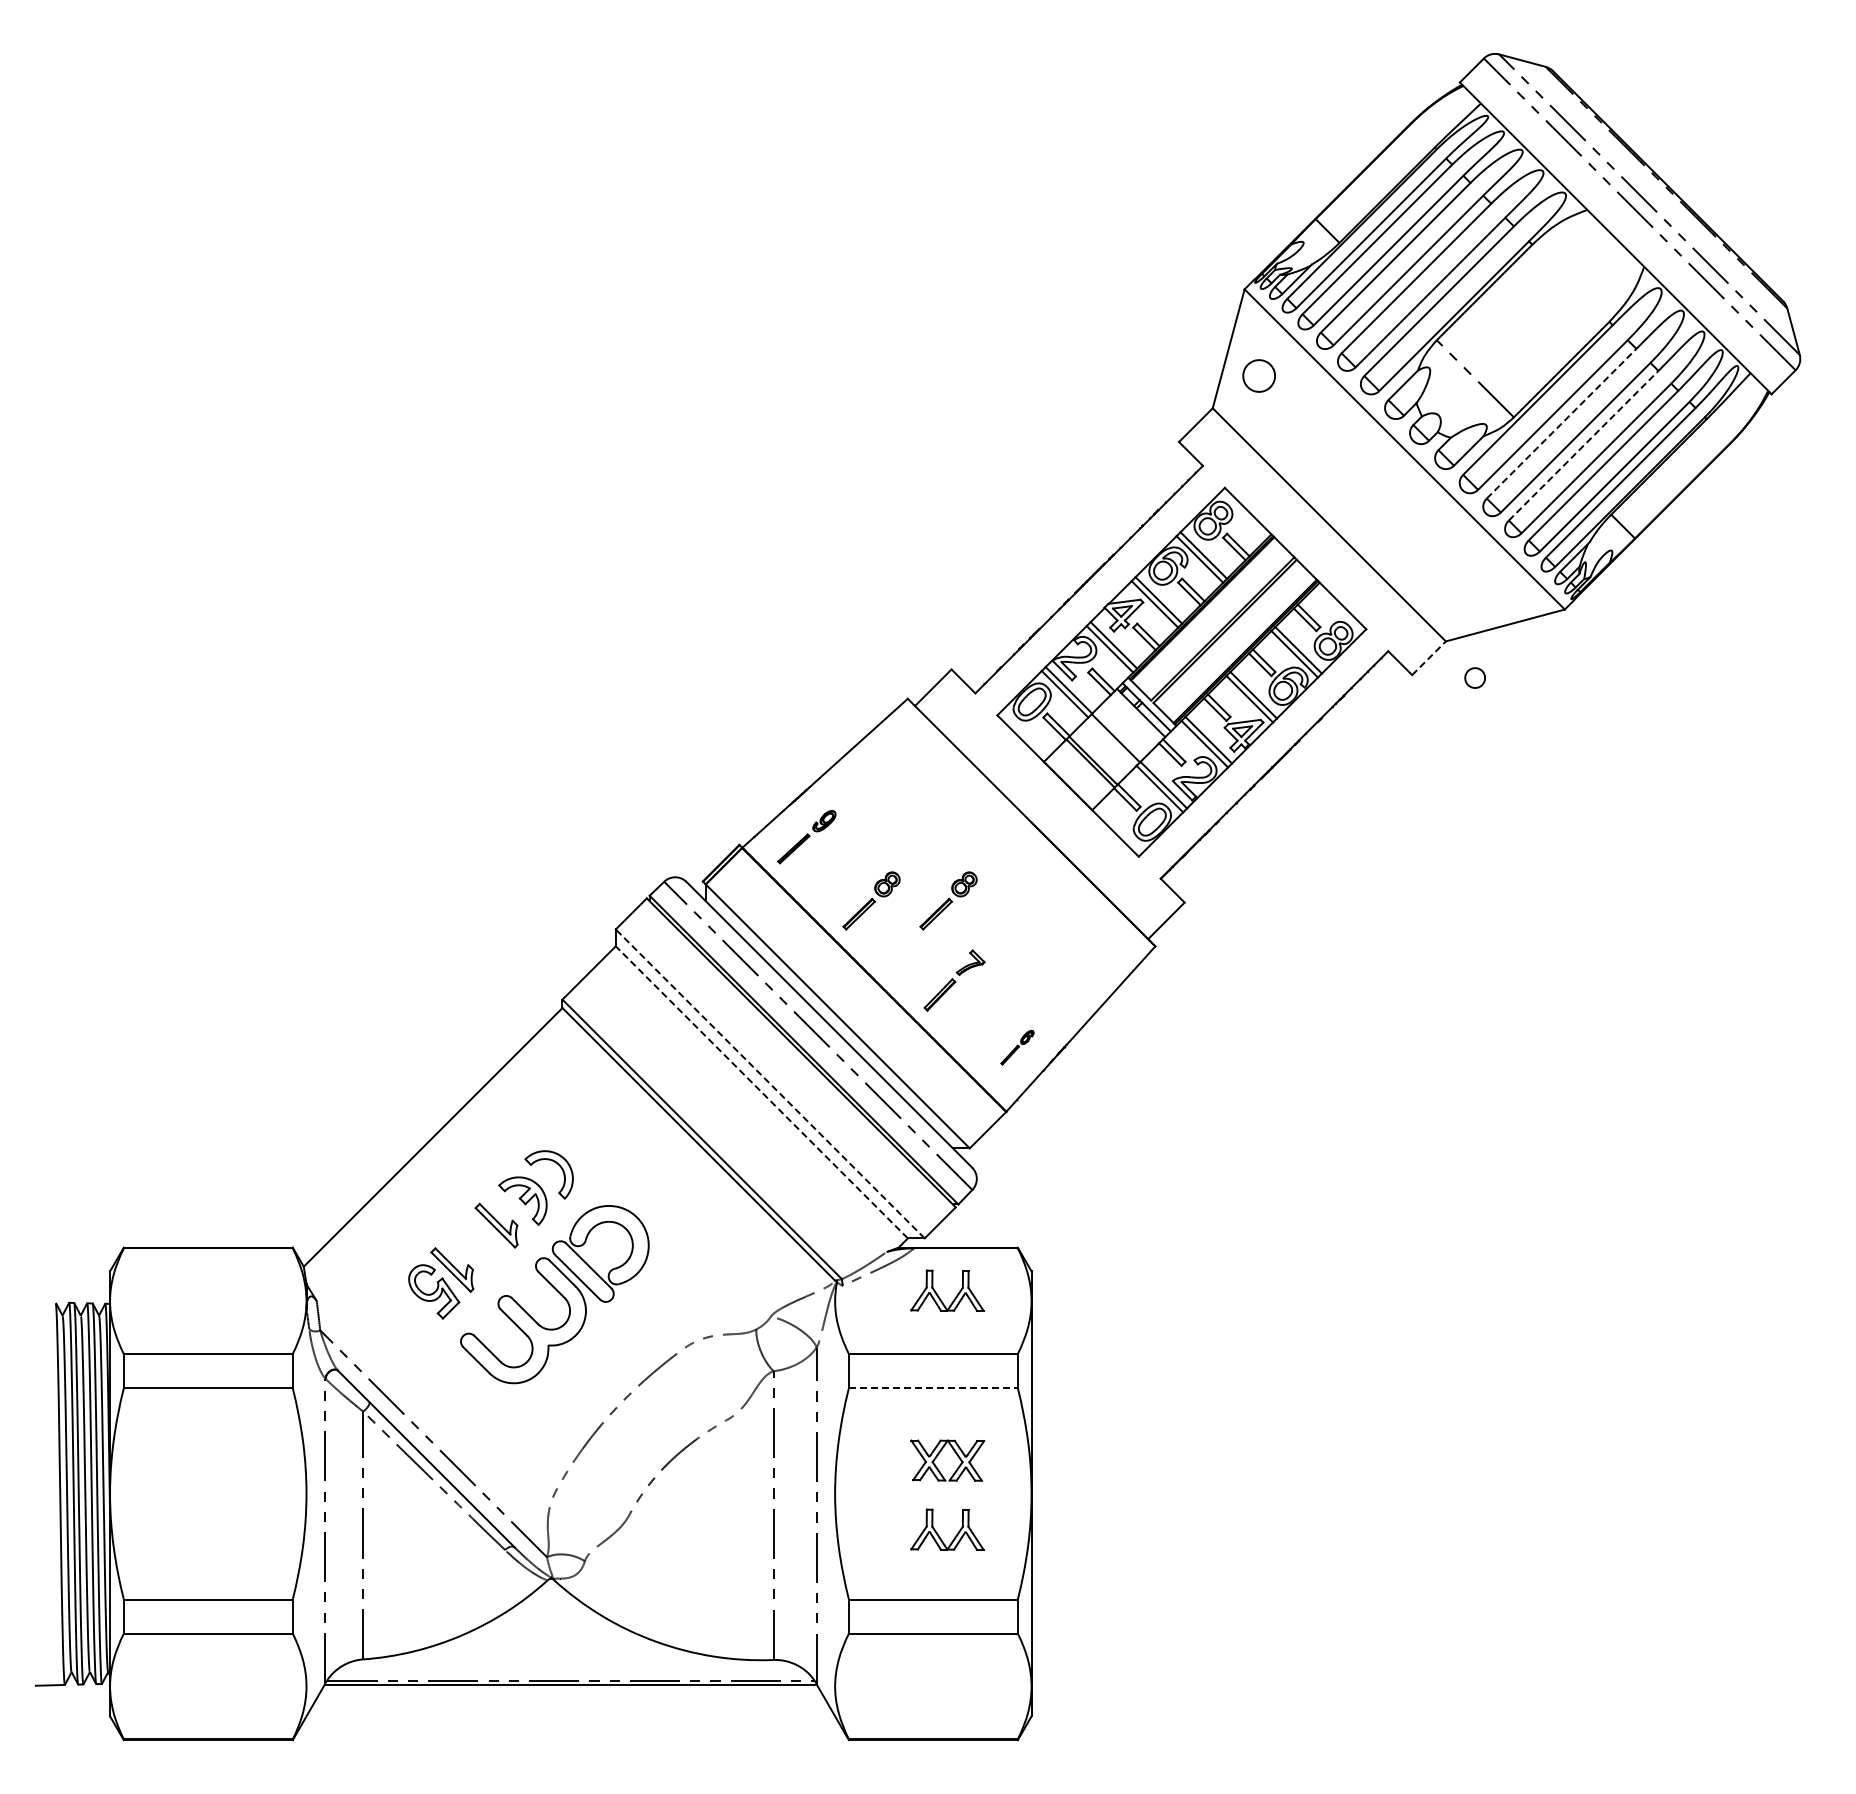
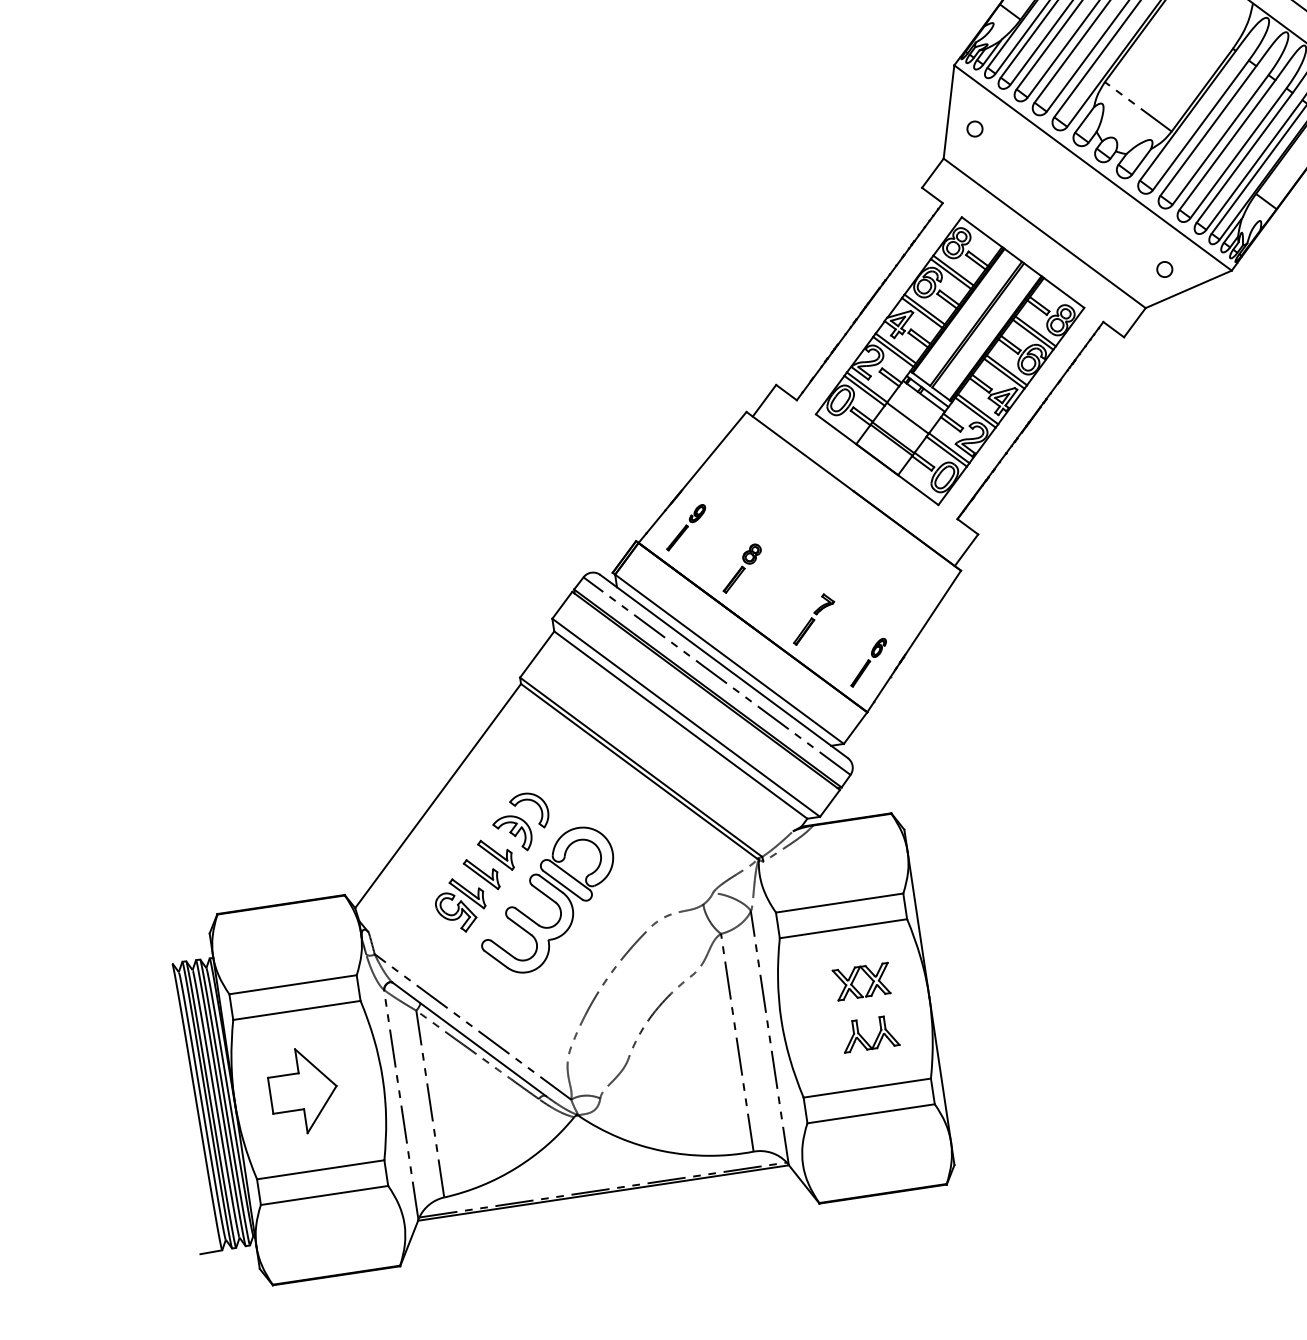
part: (1258, 375) -> (974, 128), size x0.62
line: (1561, 423) -> (1208, 130), dashed -> solid
line: (1583, 445) -> (1227, 144), dashed -> solid
line: (1429, 658) -> (1135, 322), dashed -> solid
part: (1474, 677) -> (1164, 269), moved
part: (948, 900) -> (799, 559), removed
part: (1017, 1047) -> (868, 662), size x1.67
line: (769, 1083) -> (685, 717), dashed -> solid
line: (761, 1092) -> (680, 725), dashed -> solid
part: (474, 1247) -> (481, 874), added
part: (939, 1296) -> (837, 858), removed
line: (933, 1388) -> (843, 929), dashed -> solid
part: (201, 1493) -> (303, 1090), added

